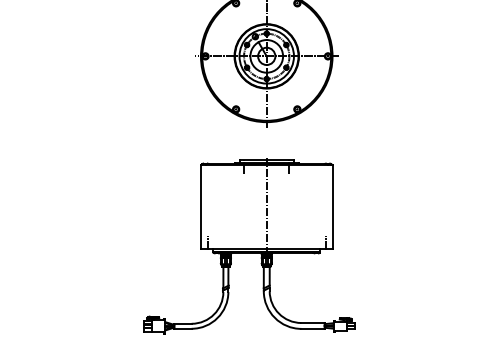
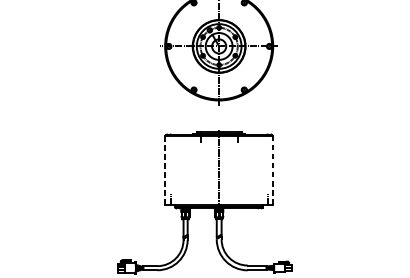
line: (200, 206) -> (164, 169), solid -> dashed
line: (332, 207) -> (273, 170), solid -> dashed

